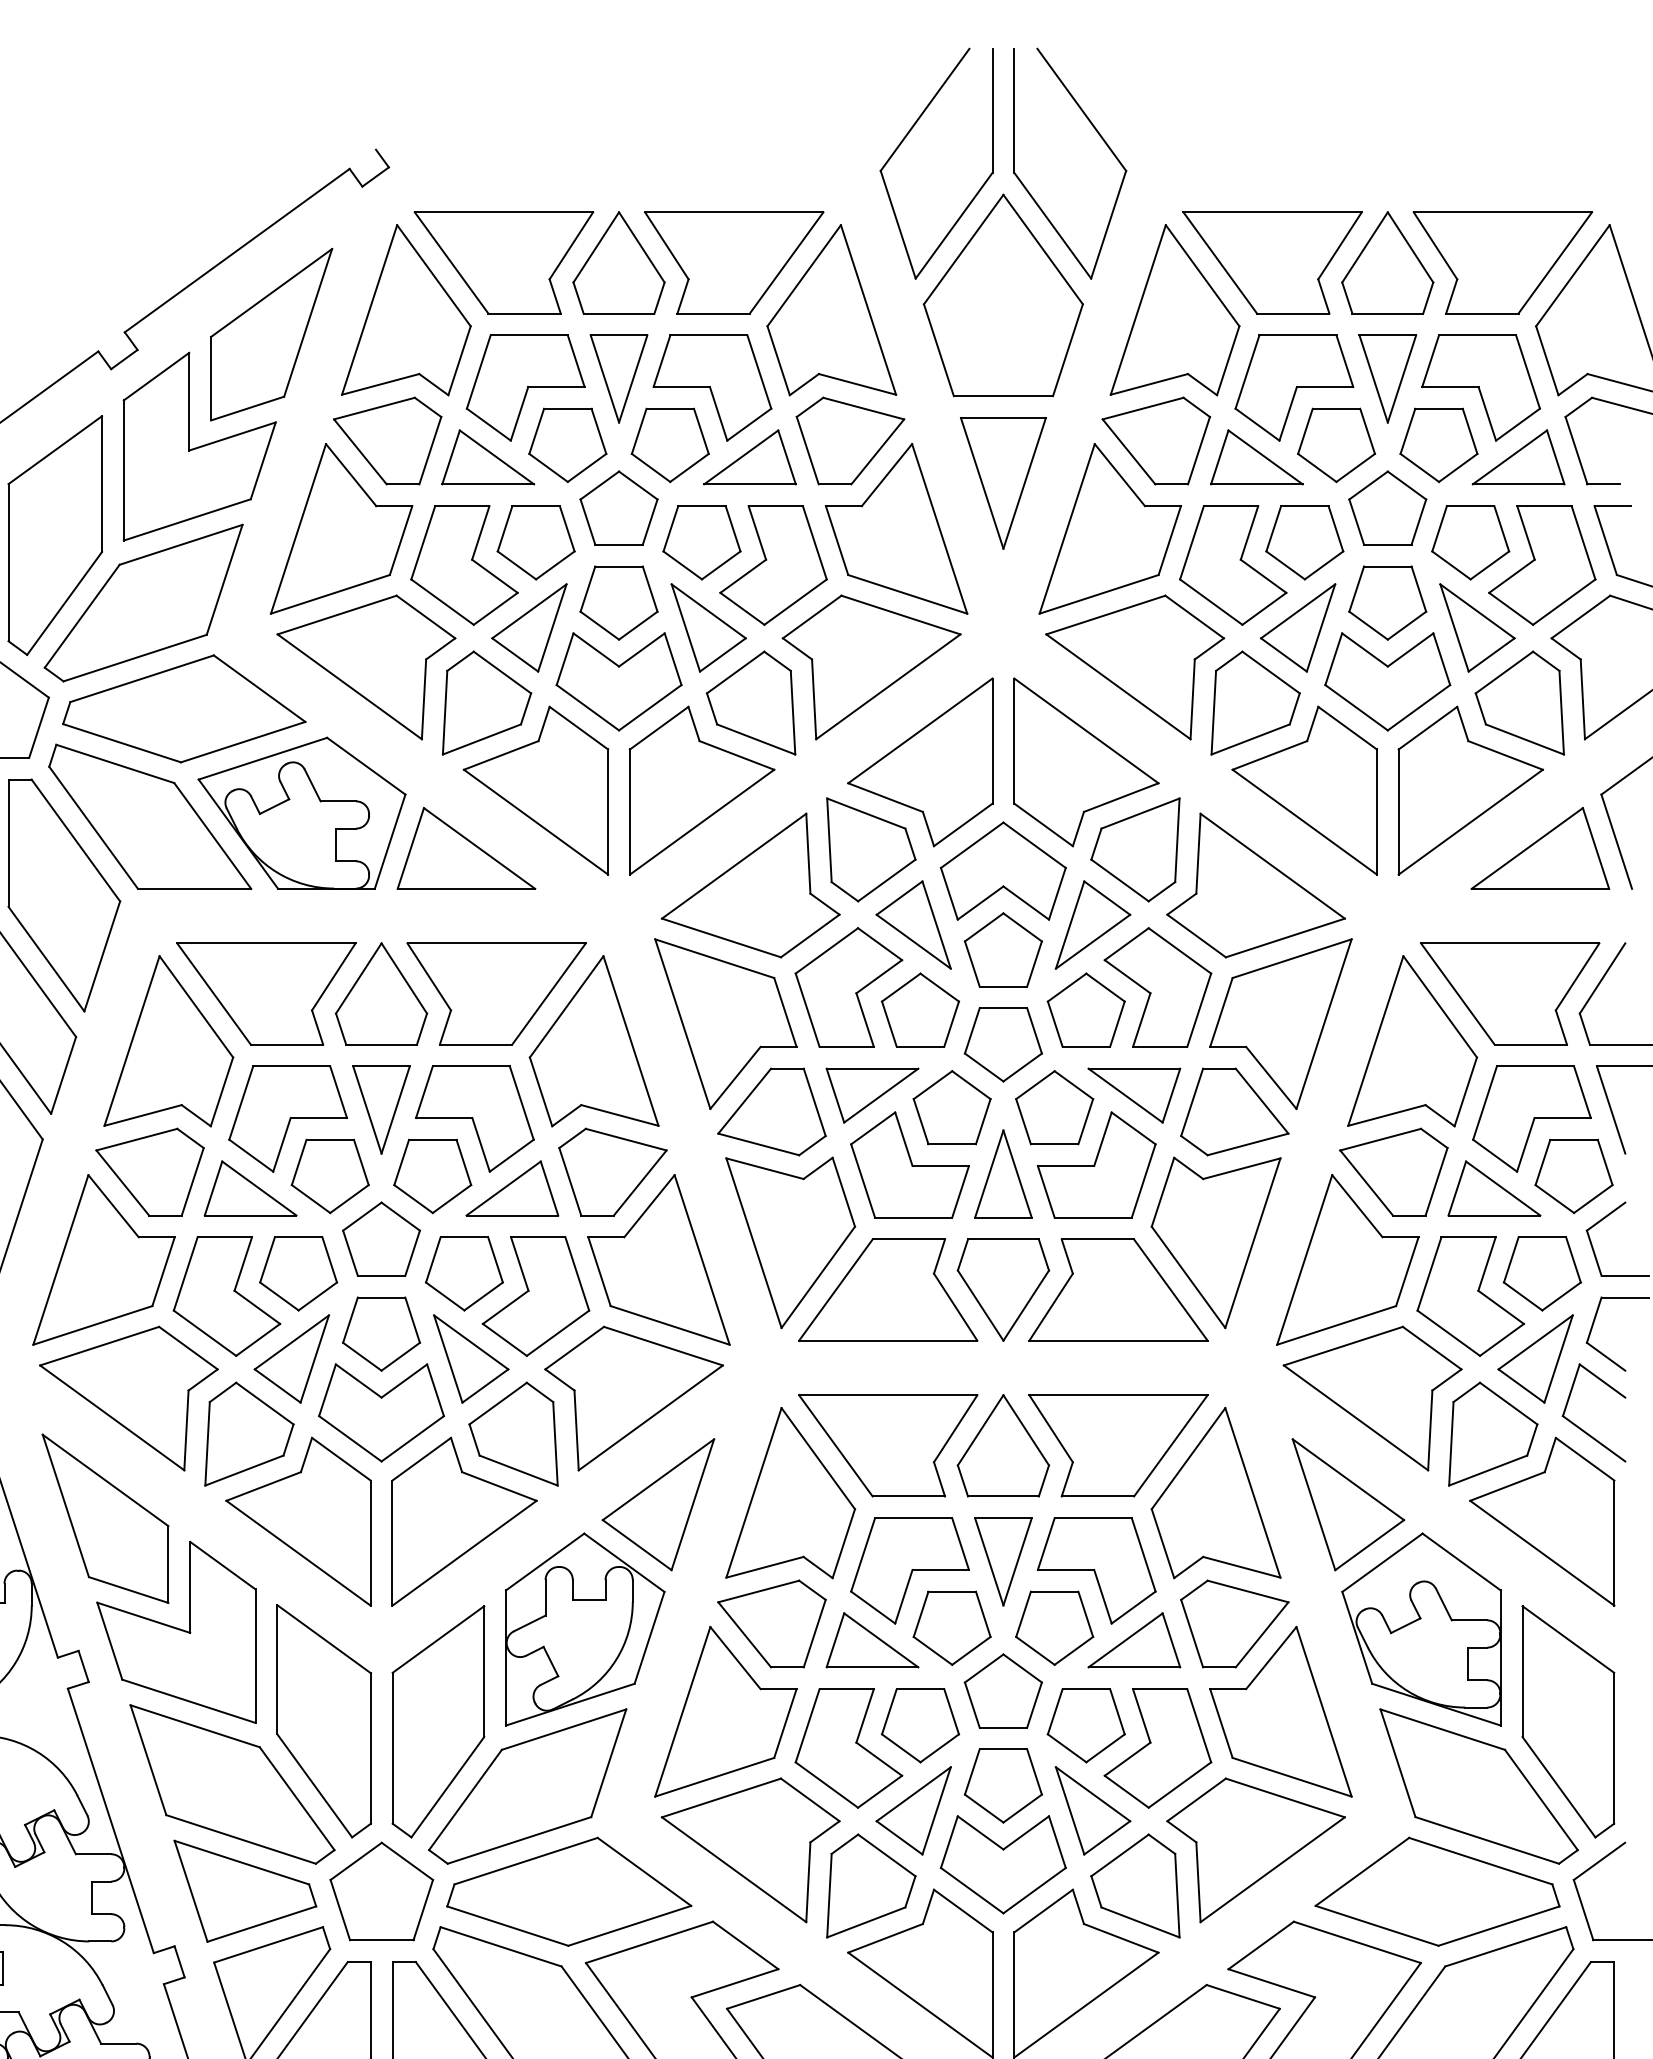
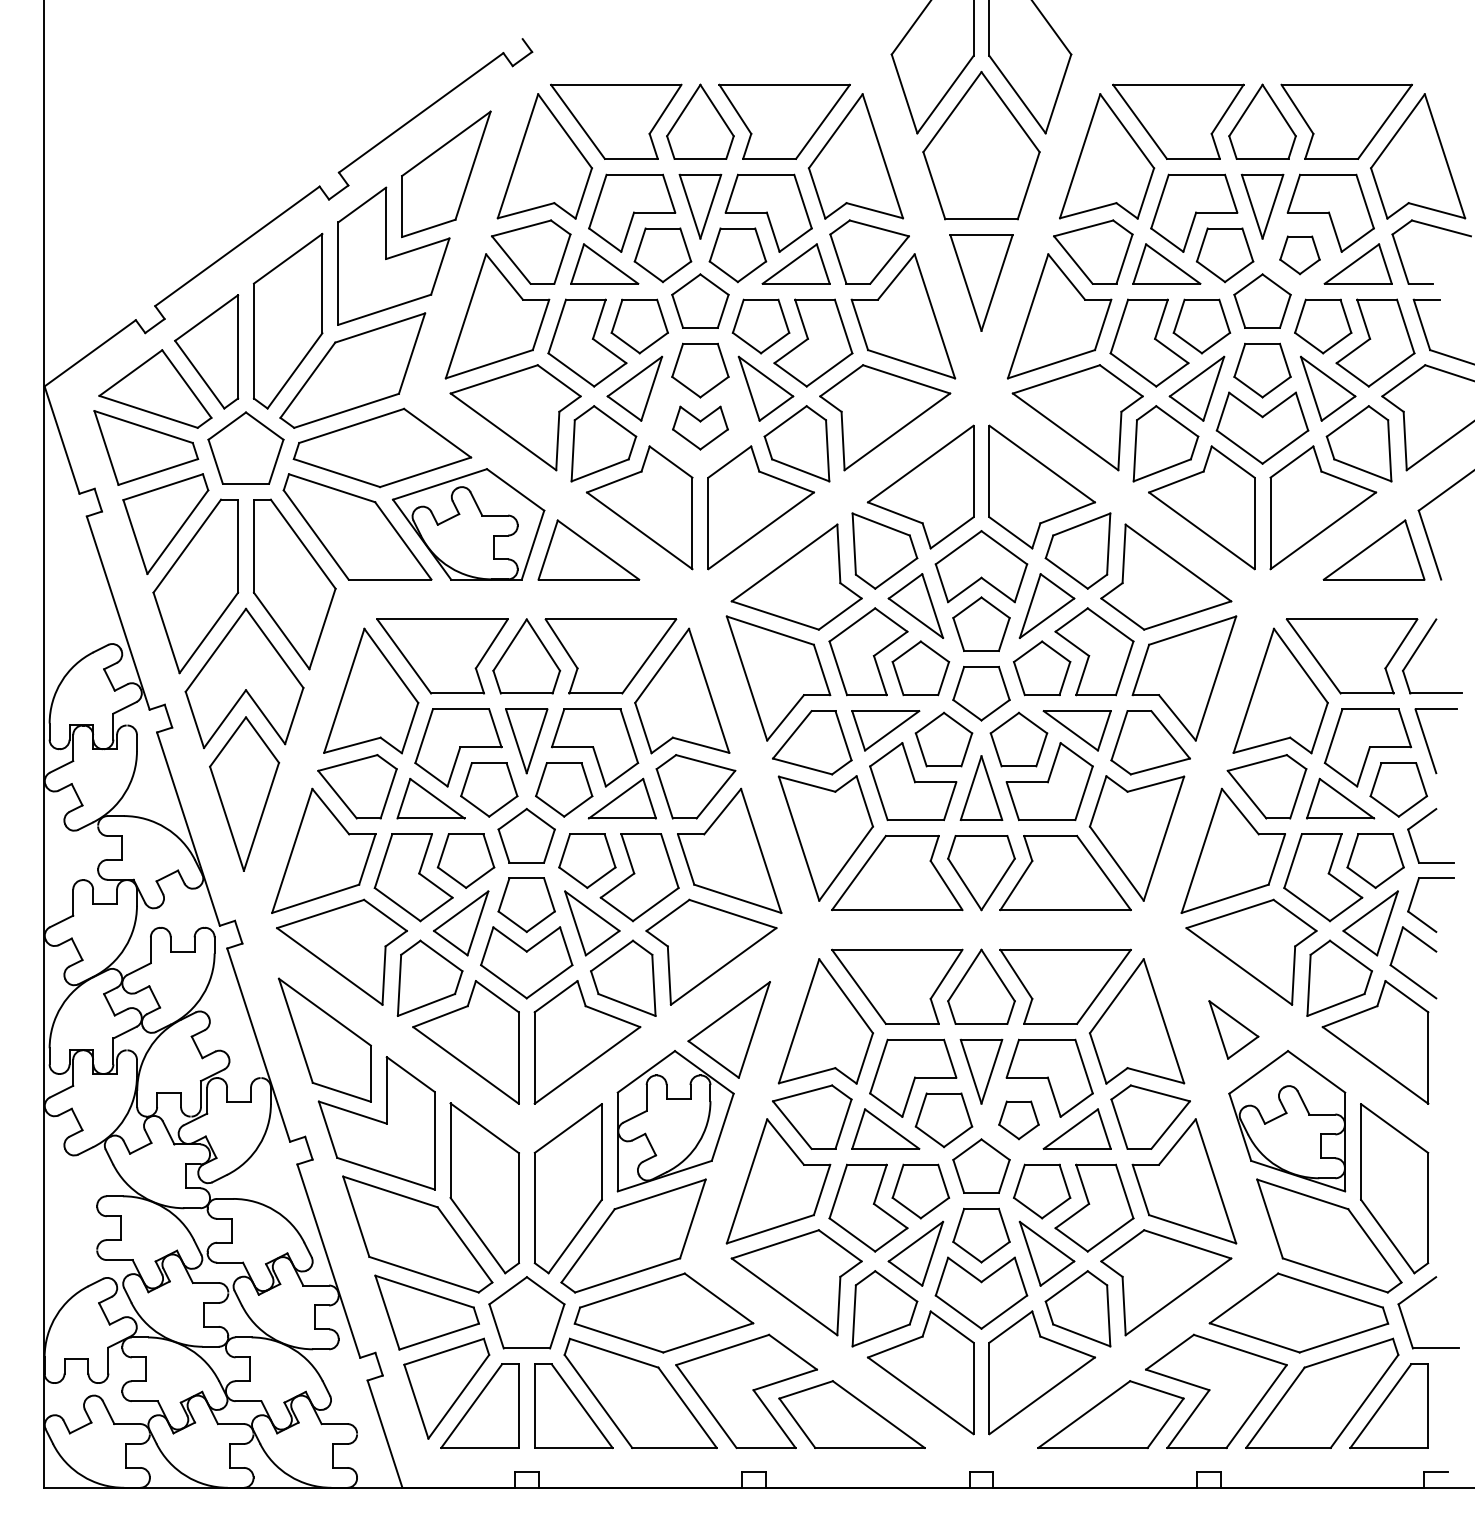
part: (1438, 445) -> (1299, 255), size x0.7
part: (619, 680) -> (700, 427), size x0.6
part: (1348, 1504) -> (1233, 1029), size x0.6
part: (1054, 1628) -> (1018, 1120), size x0.7

